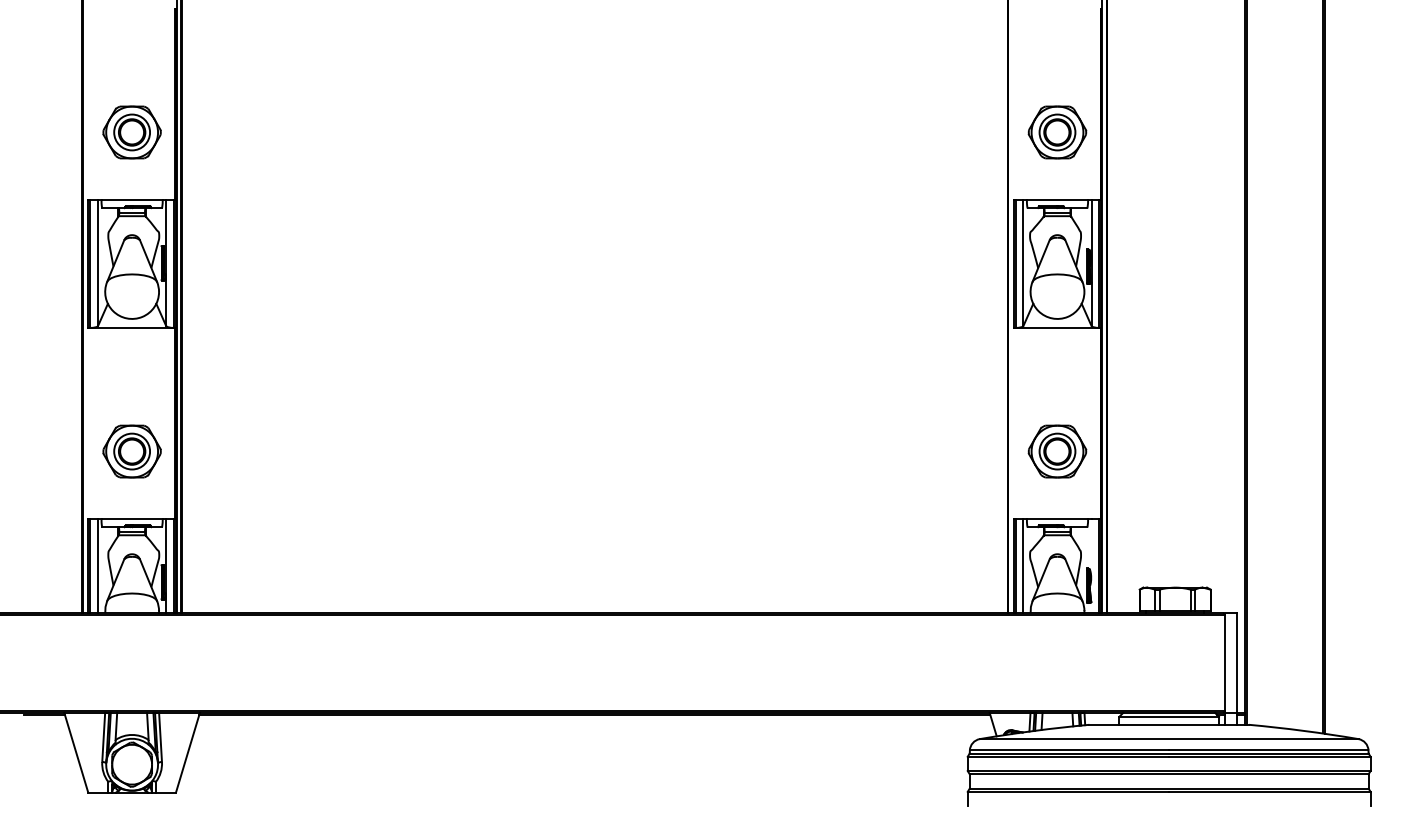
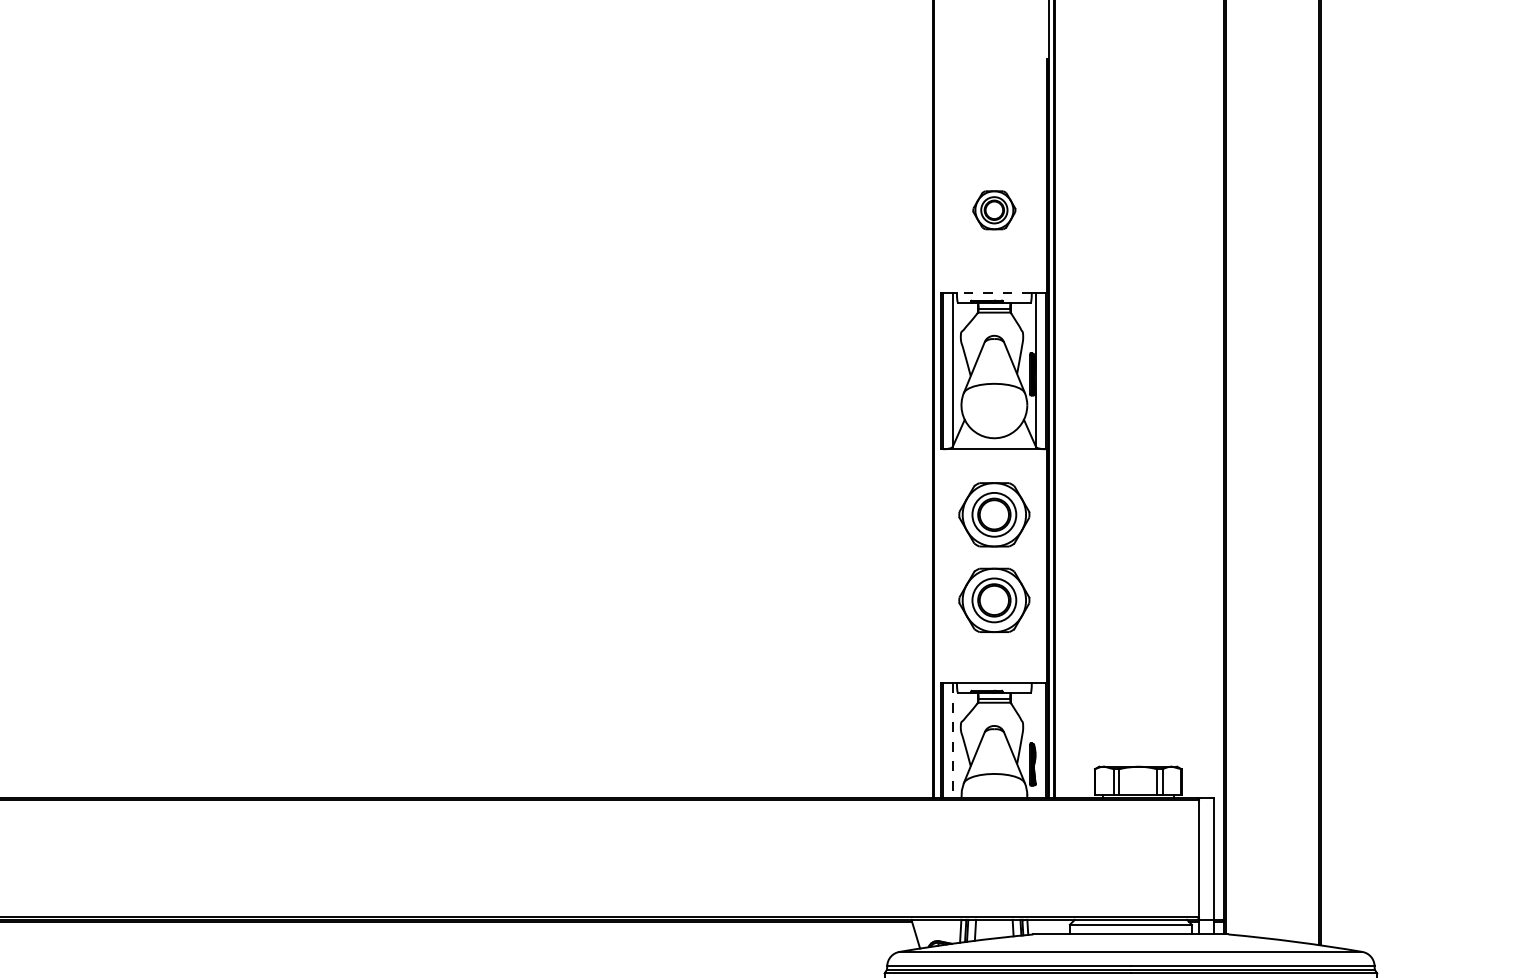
part: (1057, 132) -> (994, 210), size x0.6
line: (1057, 200) -> (994, 293), solid -> dashed
part: (1057, 381) -> (994, 514), added
line: (1023, 566) -> (952, 740), solid -> dashed

